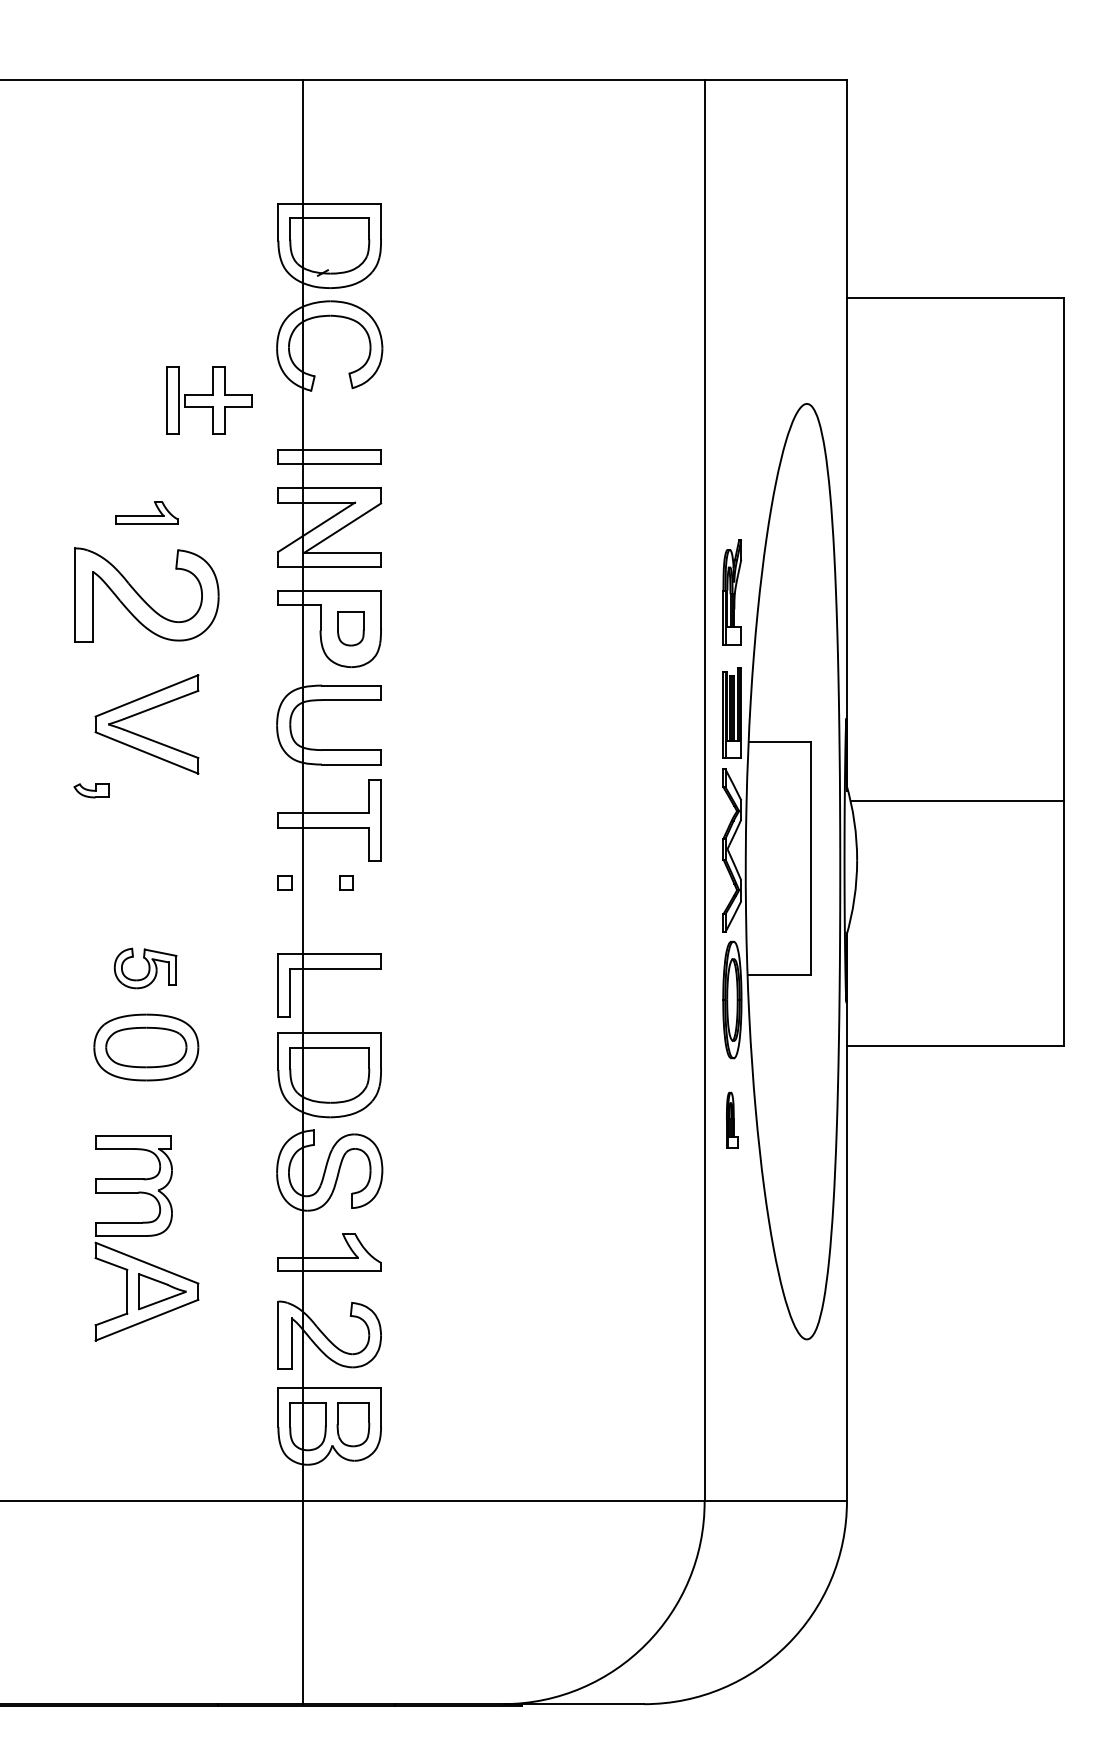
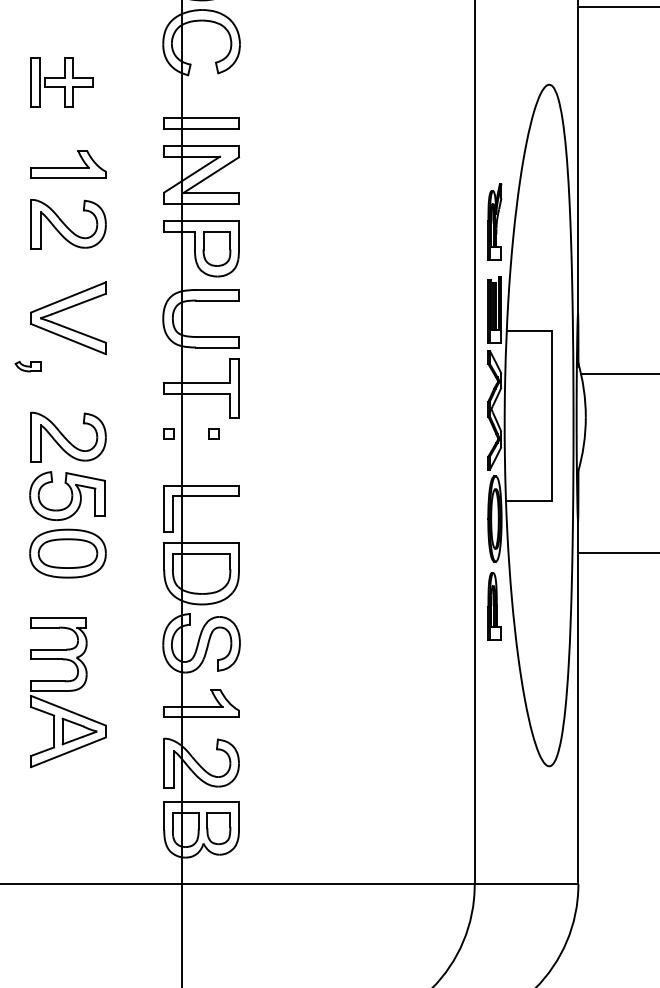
part: (209, 400) -> (62, 82), moved
part: (146, 513) -> (68, 164), size x1.67
part: (147, 595) -> (68, 224), size x0.71
part: (350, 628) -> (216, 248), size x1.43
part: (147, 887) -> (68, 437), added
part: (145, 968) -> (67, 496), size x1.67
part: (731, 1119) -> (494, 606), size x1.67

